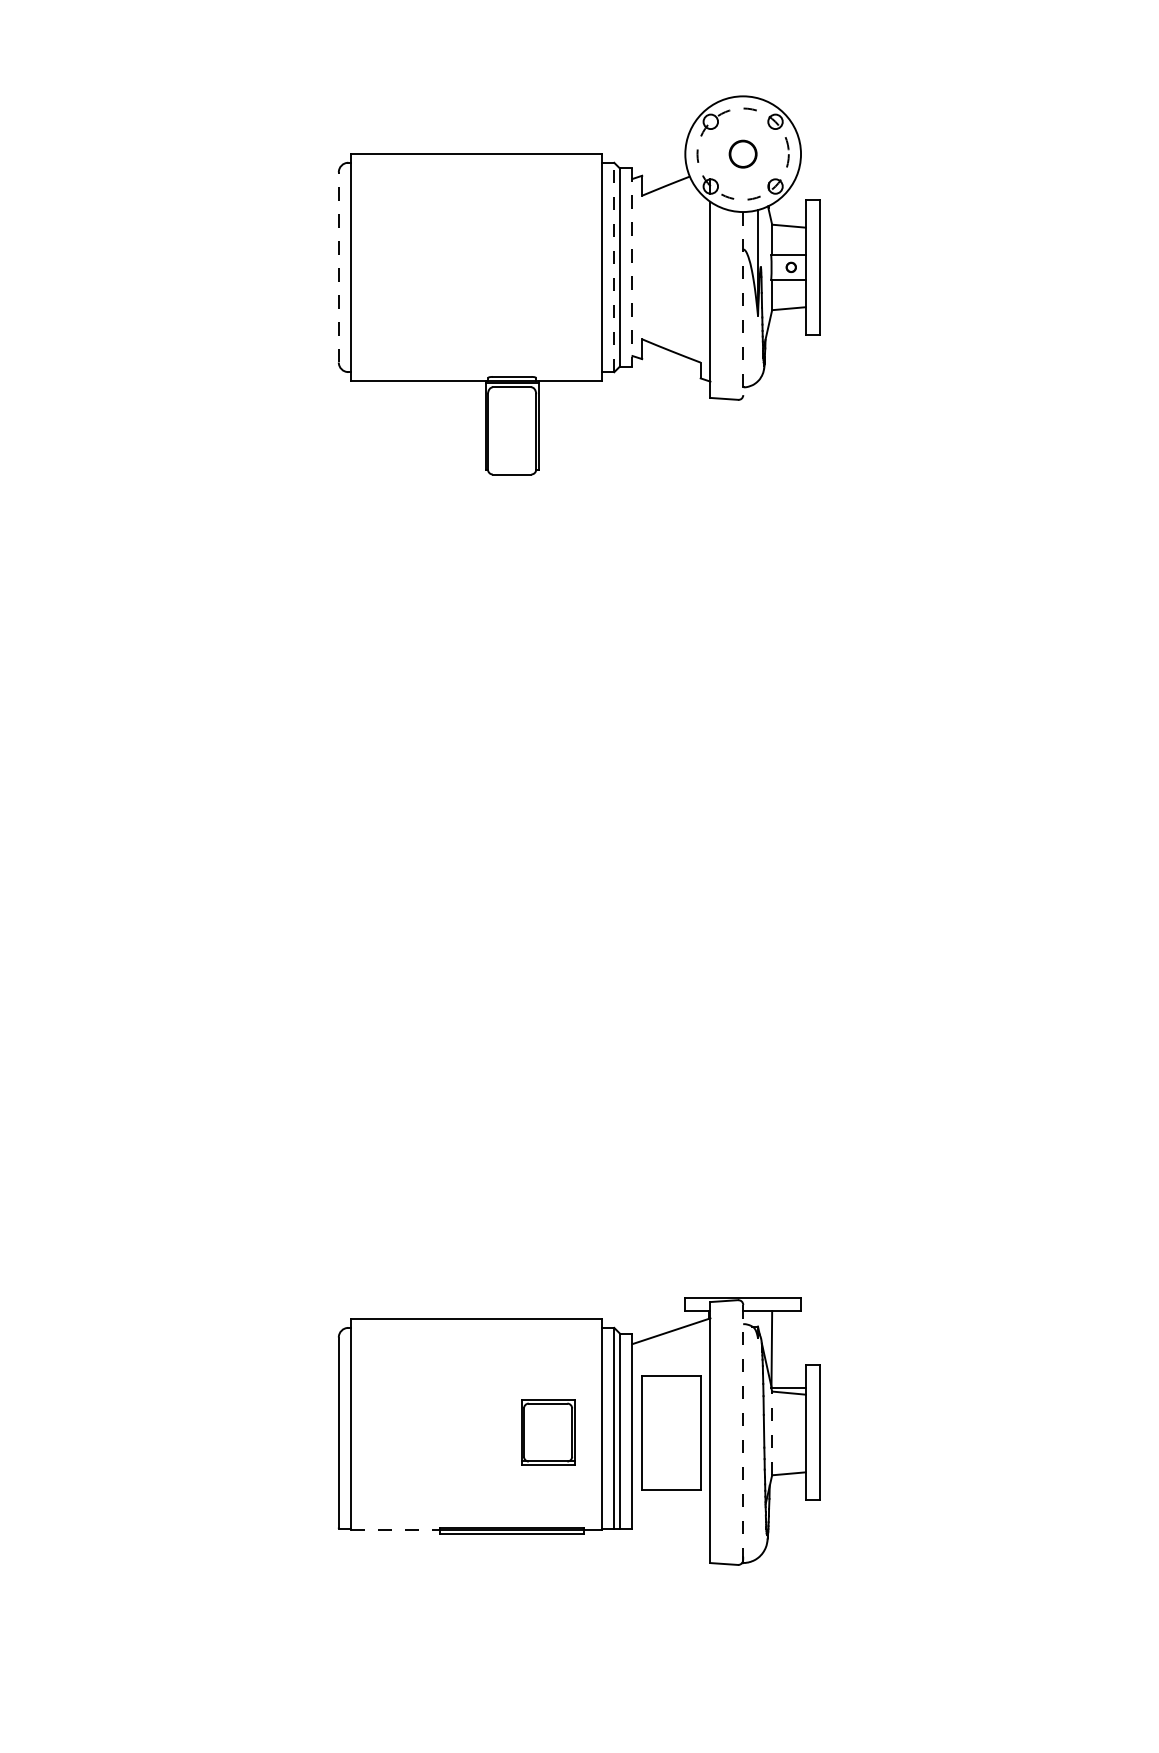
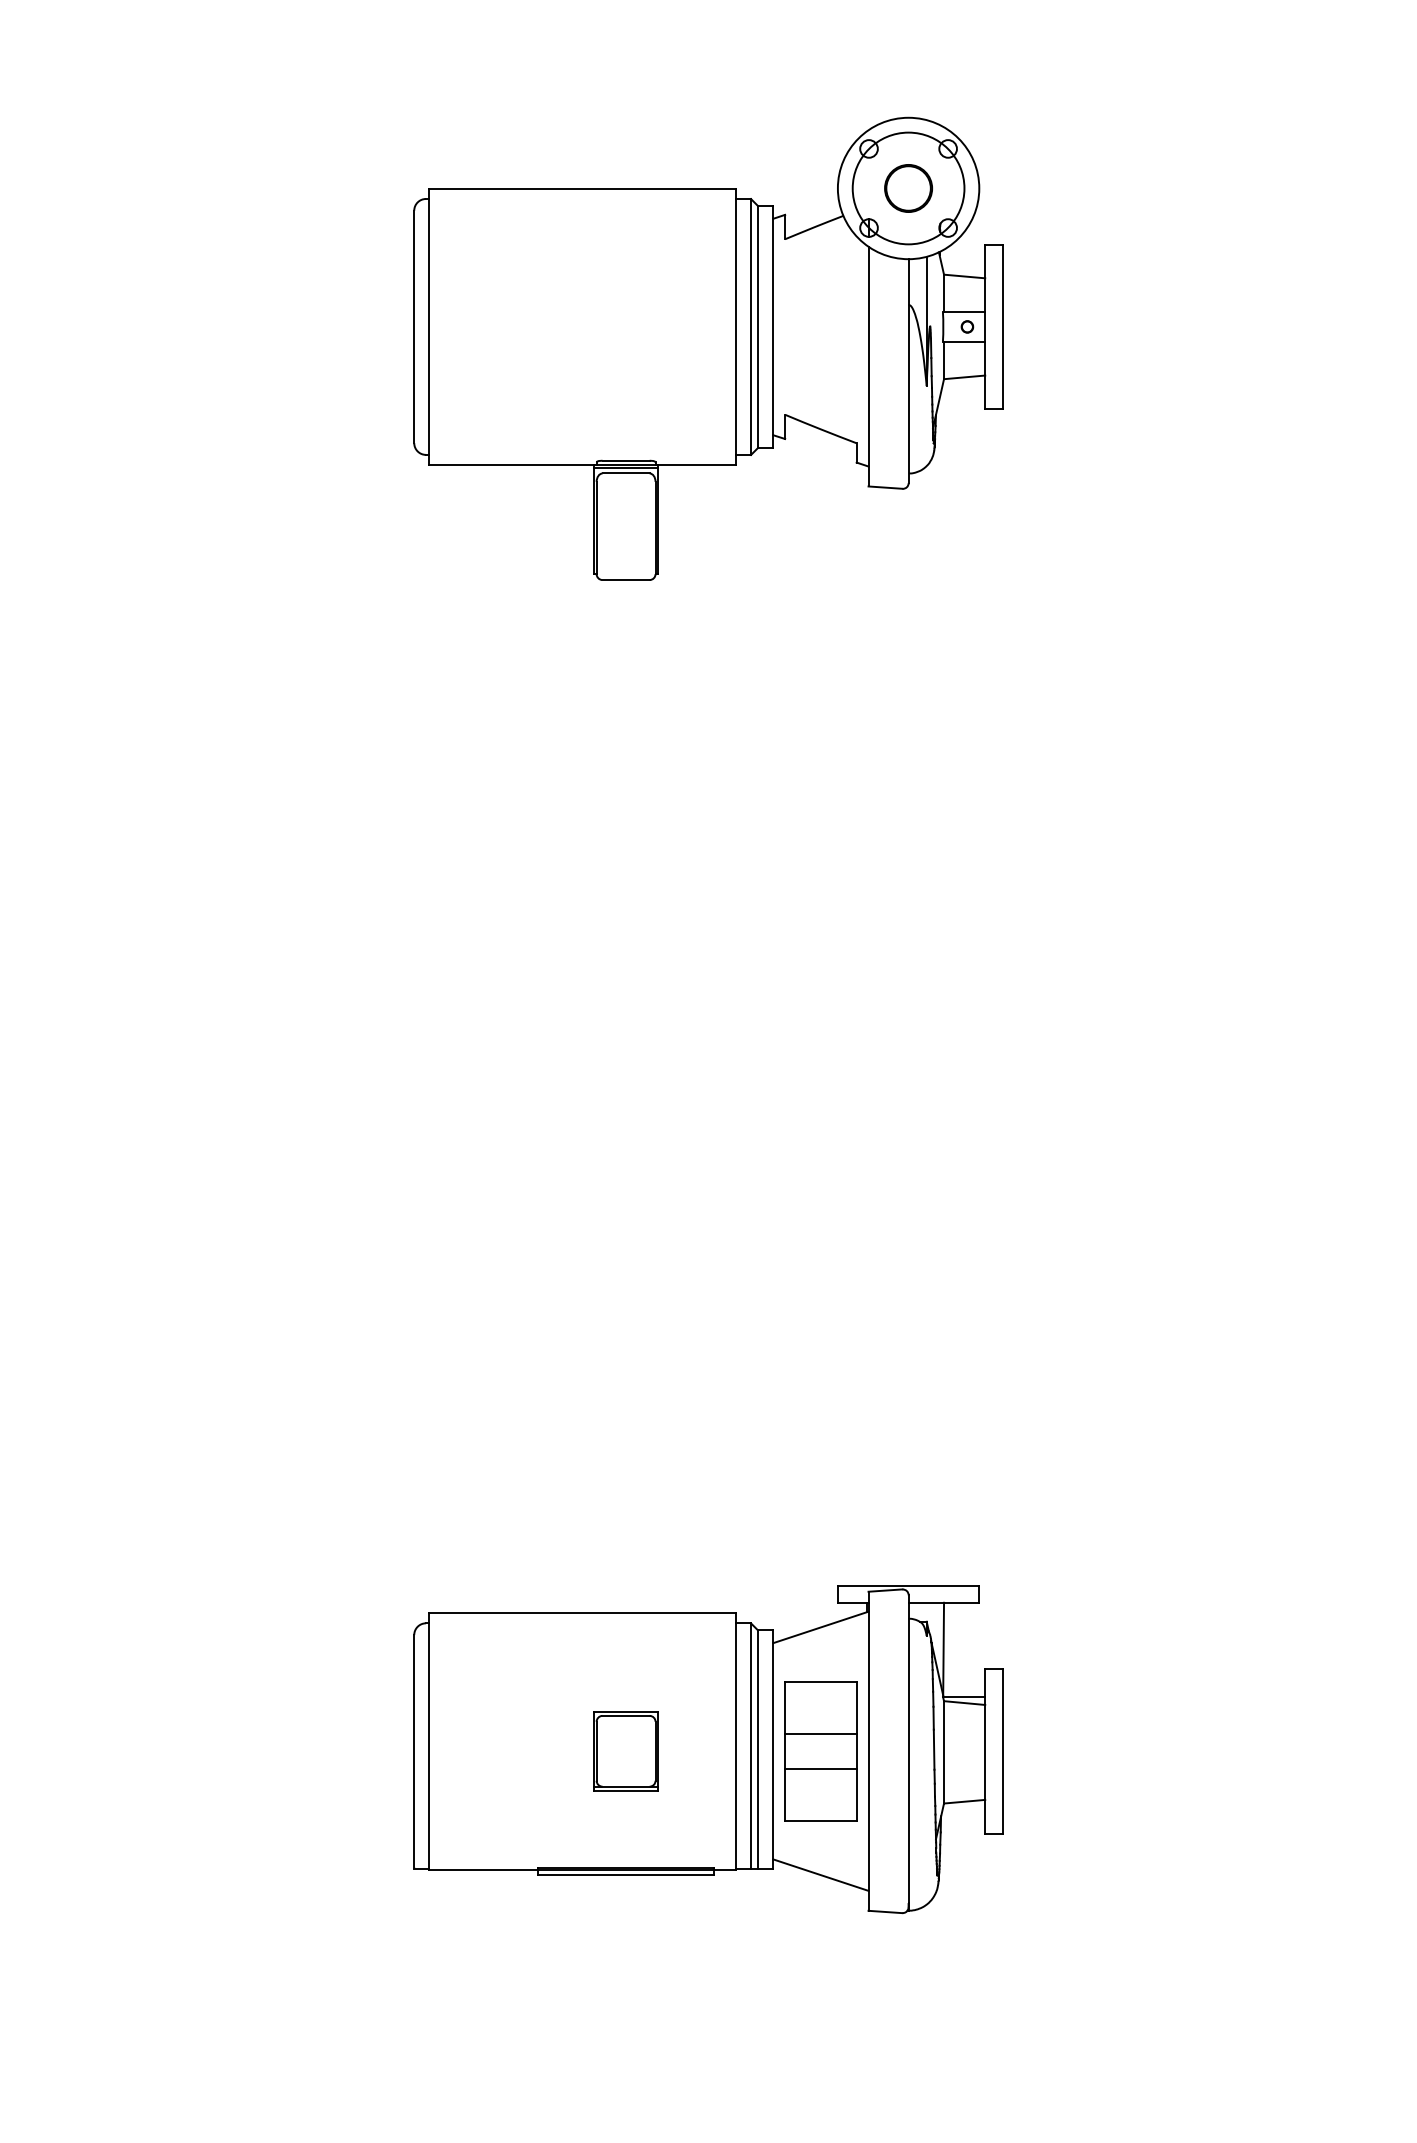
circle: (743, 154) -> (908, 188), dashed -> solid
circle: (743, 154) -> (908, 188), size x1.43
line: (339, 267) -> (414, 326), dashed -> solid
line: (614, 267) -> (751, 327), dashed -> solid
line: (632, 267) -> (773, 327), dashed -> solid
line: (743, 303) -> (908, 371), dashed -> solid
line: (671, 1418) -> (820, 1733), added
line: (743, 1431) -> (908, 1749), dashed -> solid
part: (547, 1432) -> (625, 1751), moved
line: (772, 1432) -> (944, 1751), dashed -> solid
line: (671, 1446) -> (820, 1768), added
line: (396, 1530) -> (484, 1870), dashed -> solid
line: (671, 1533) -> (820, 1874), added

